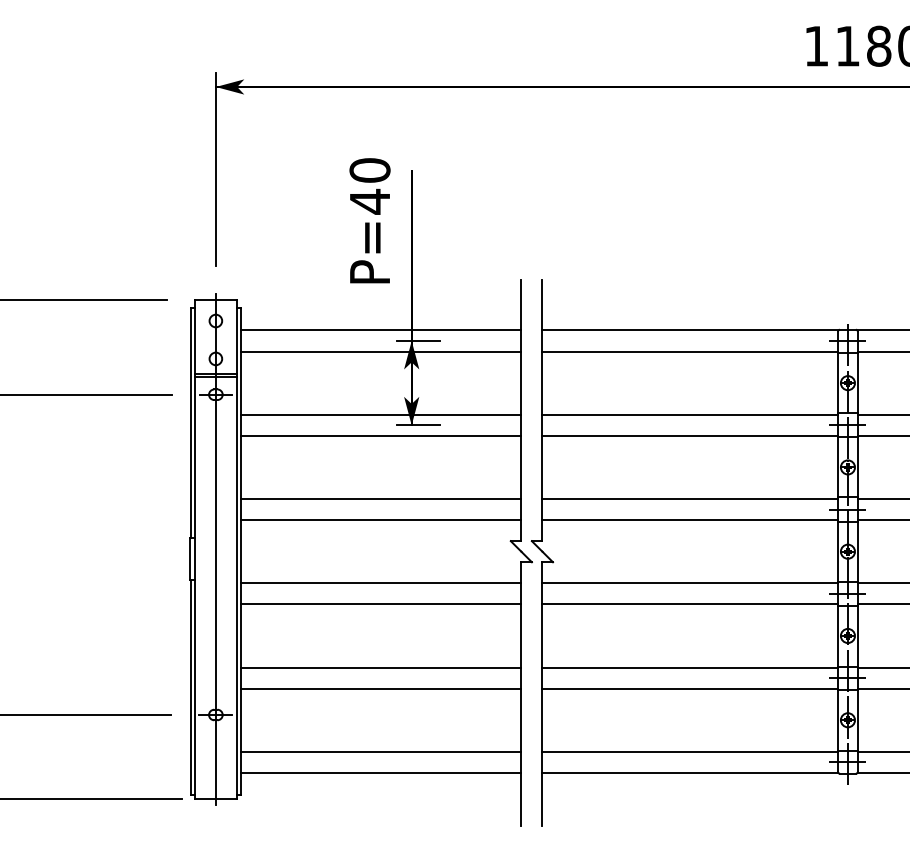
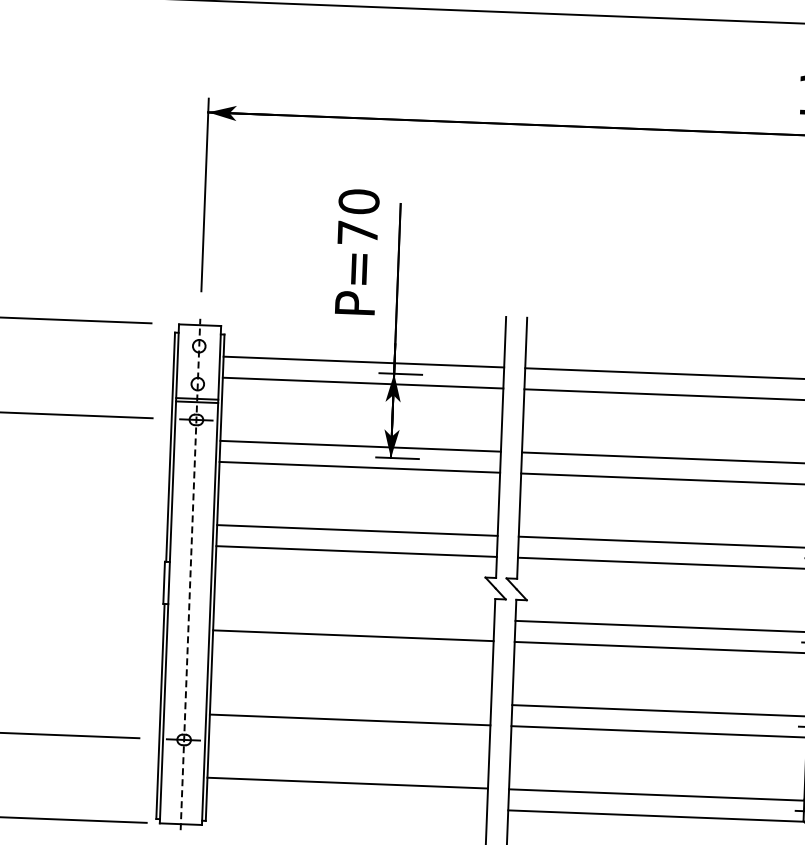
text: (369, 201) -> (357, 232), P=40 -> P=70
line: (215, 549) -> (190, 574), solid -> dashed
line: (380, 583) -> (353, 614), removed
line: (380, 667) -> (350, 698), removed
line: (380, 772) -> (346, 803), removed

